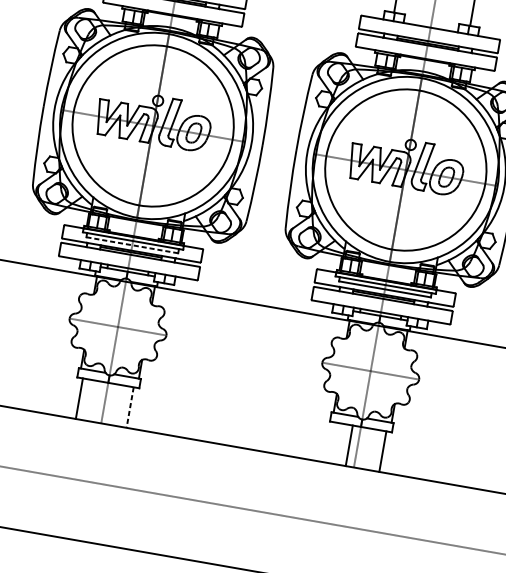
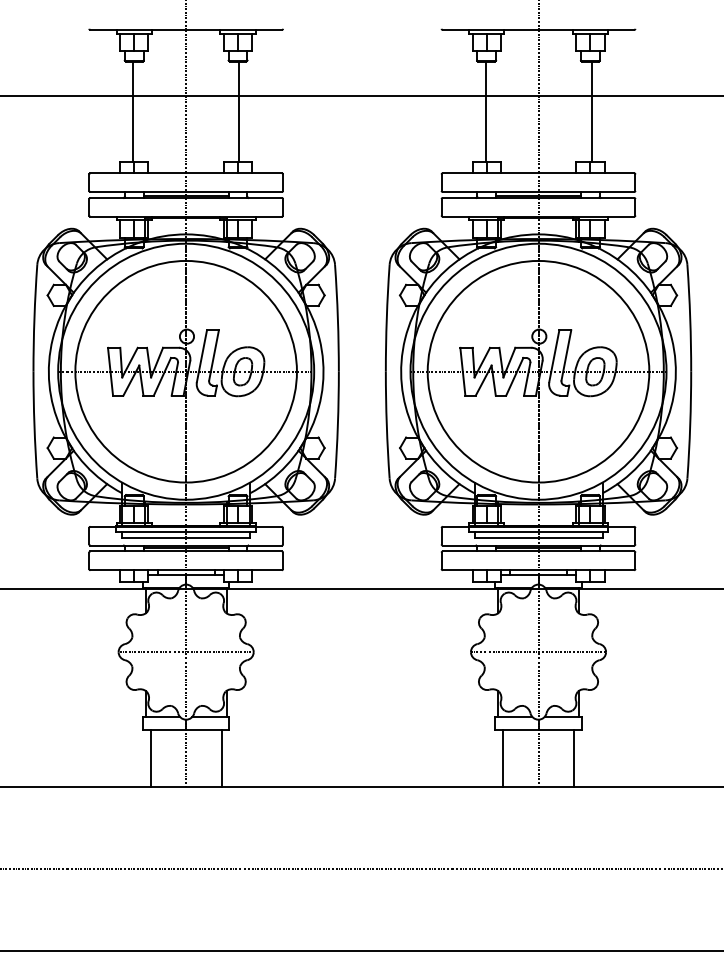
line: (132, 245) -> (186, 538), dashed -> solid
line: (130, 407) -> (221, 758), dashed -> solid
line: (349, 445) -> (503, 757), moved

